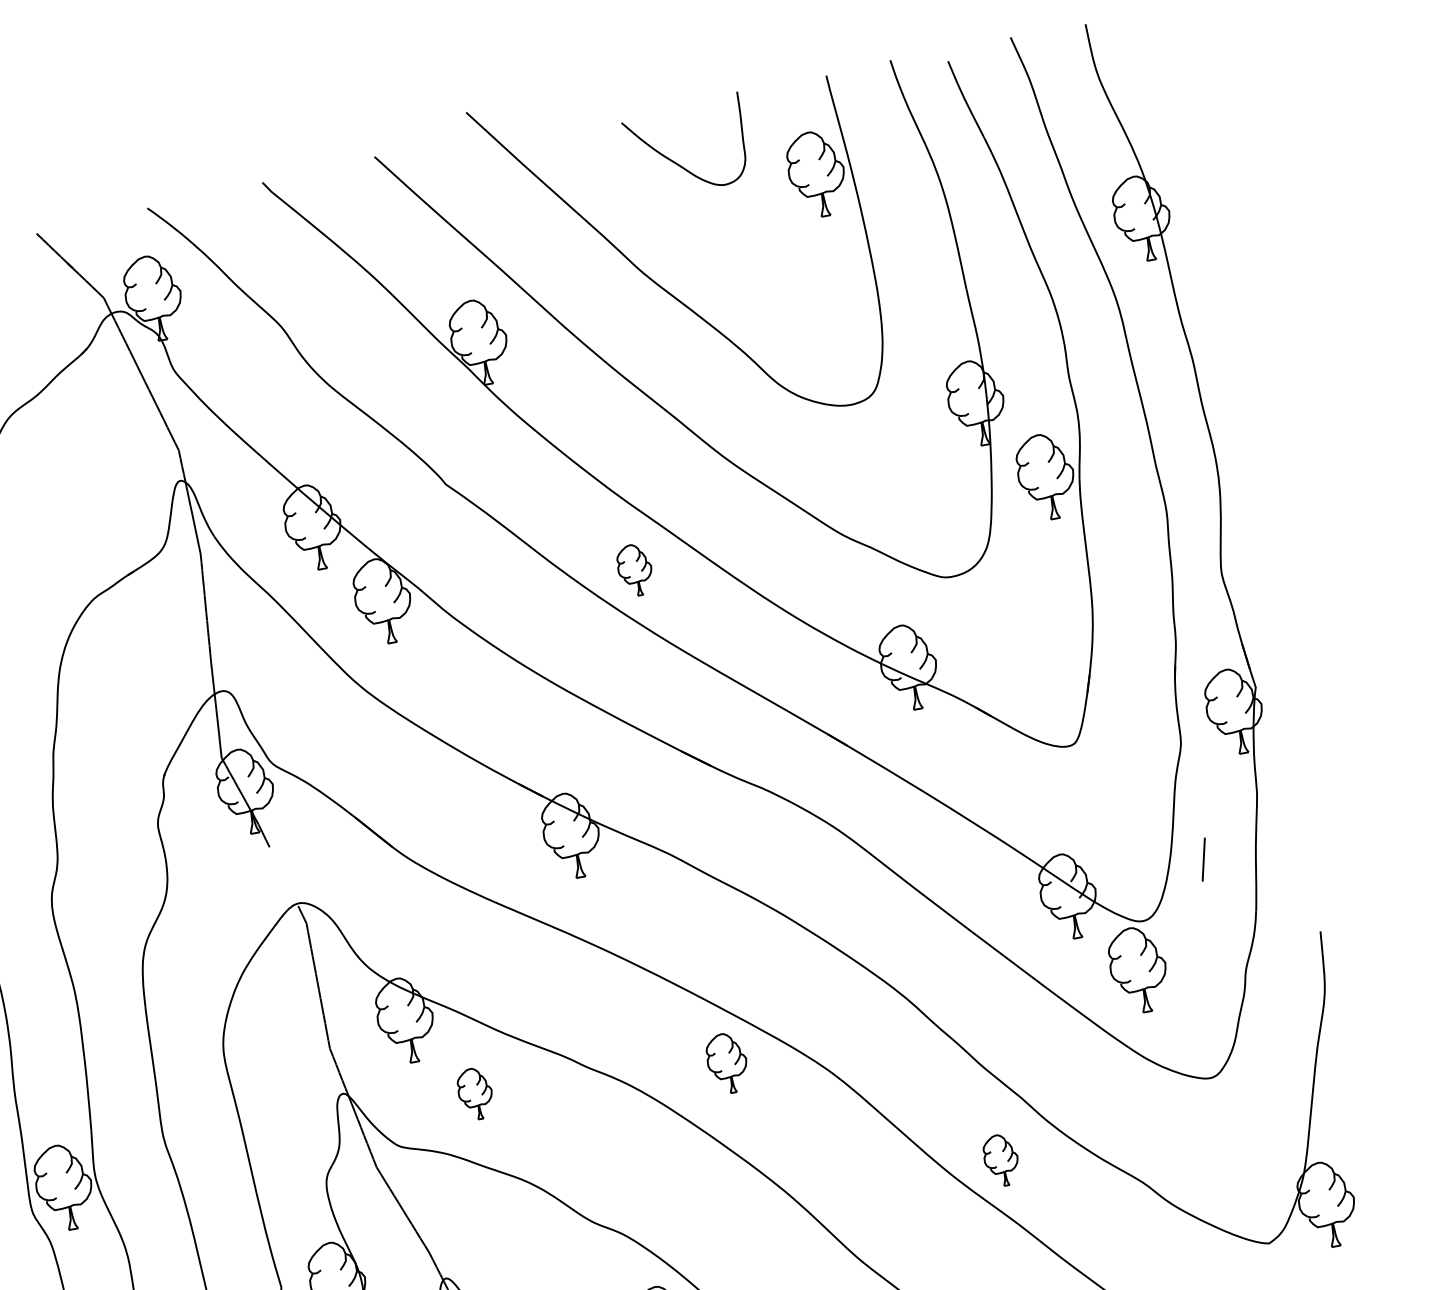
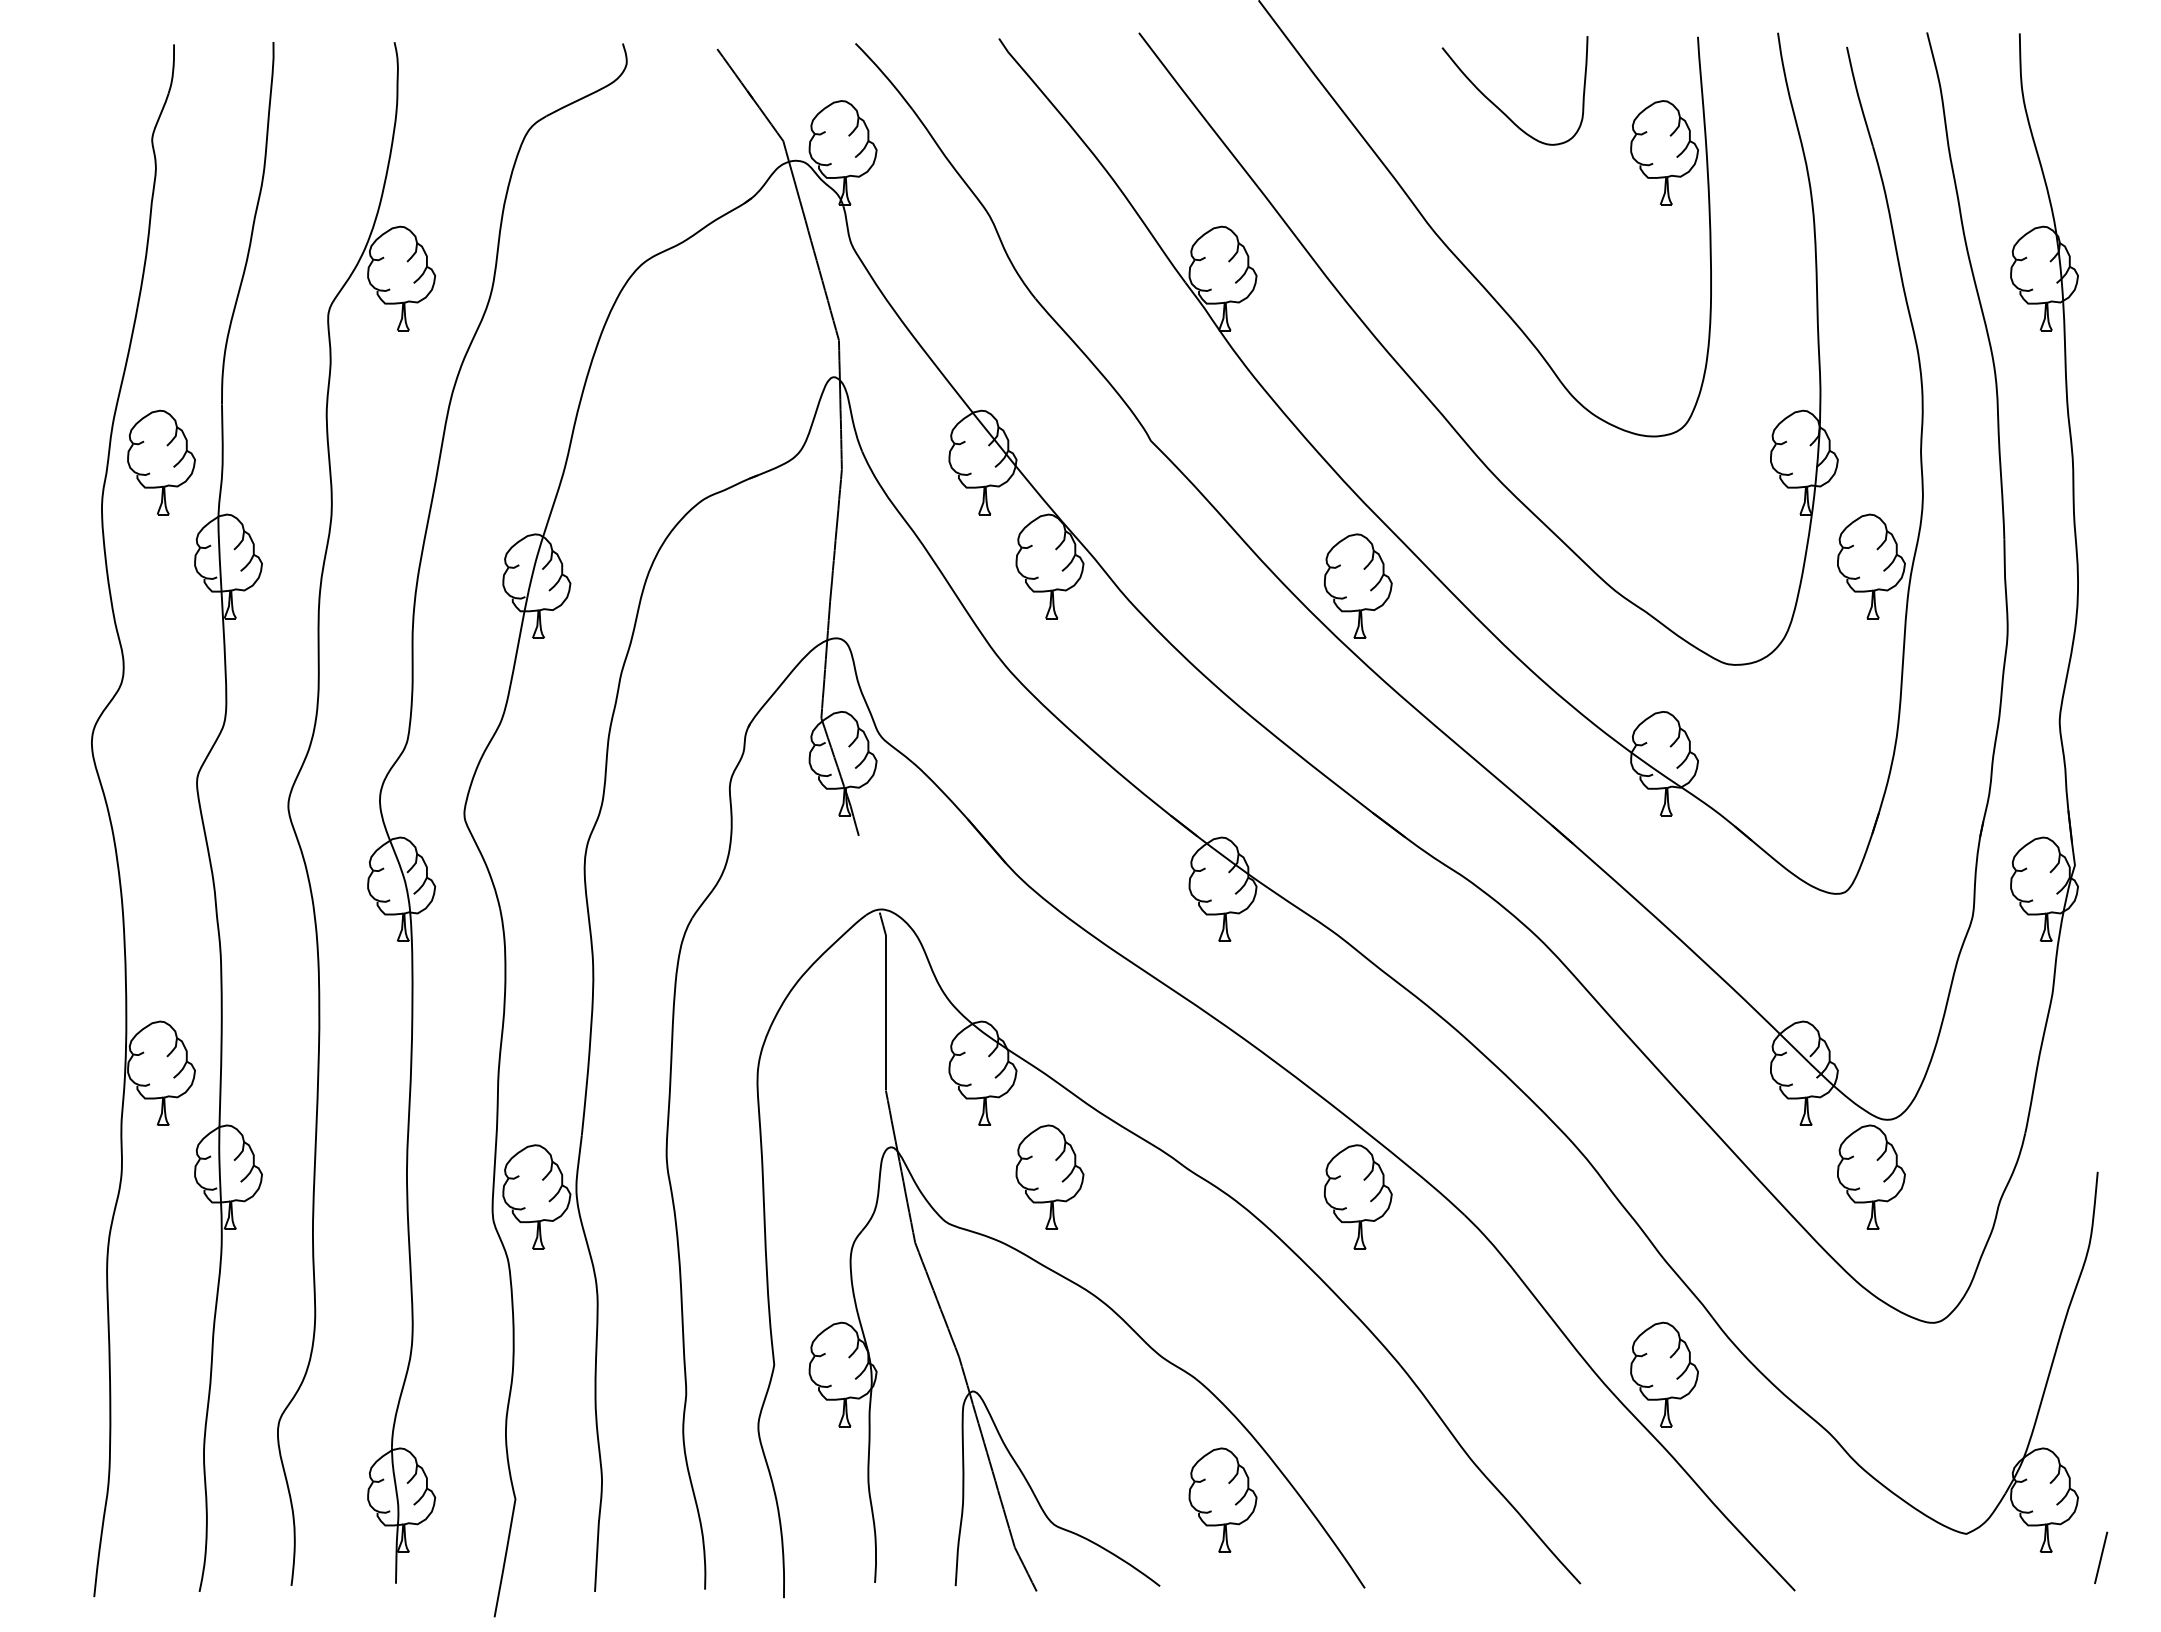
part: (635, 569) -> (1358, 585), size x1.67
line: (1204, 859) -> (2101, 1557), moved
part: (727, 1062) -> (1358, 1196), size x1.43
part: (475, 1093) -> (1049, 1176), size x1.67
part: (1001, 1160) -> (1664, 1374), size x1.67

